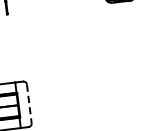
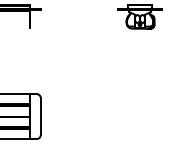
line: (29, 103) -> (40, 116), dashed -> solid

